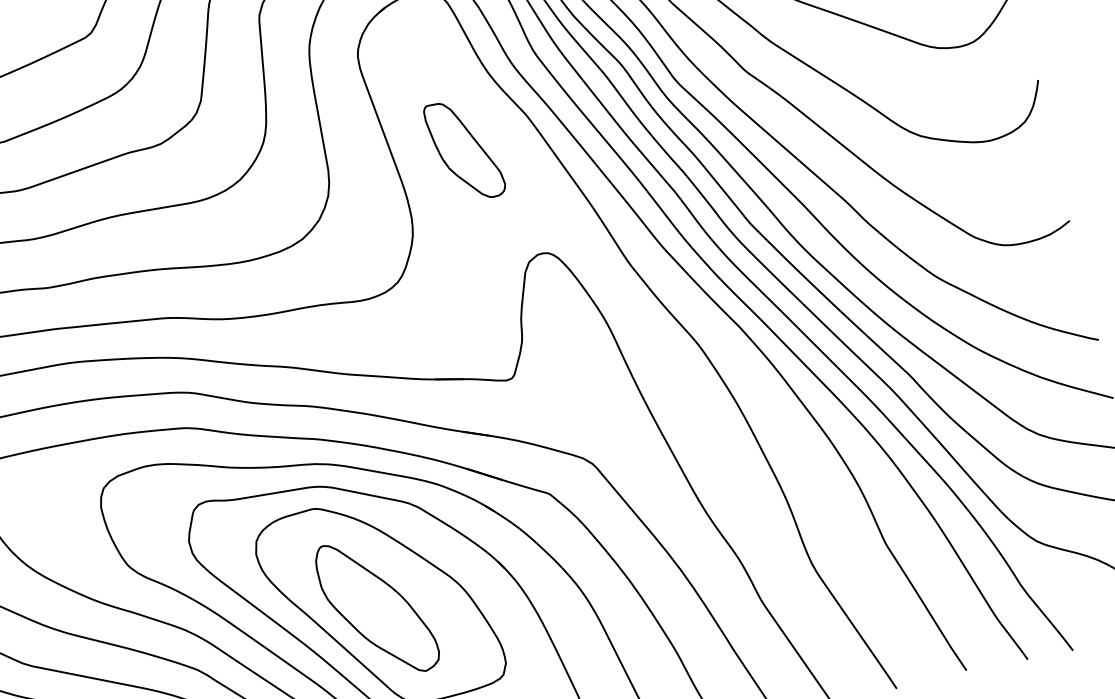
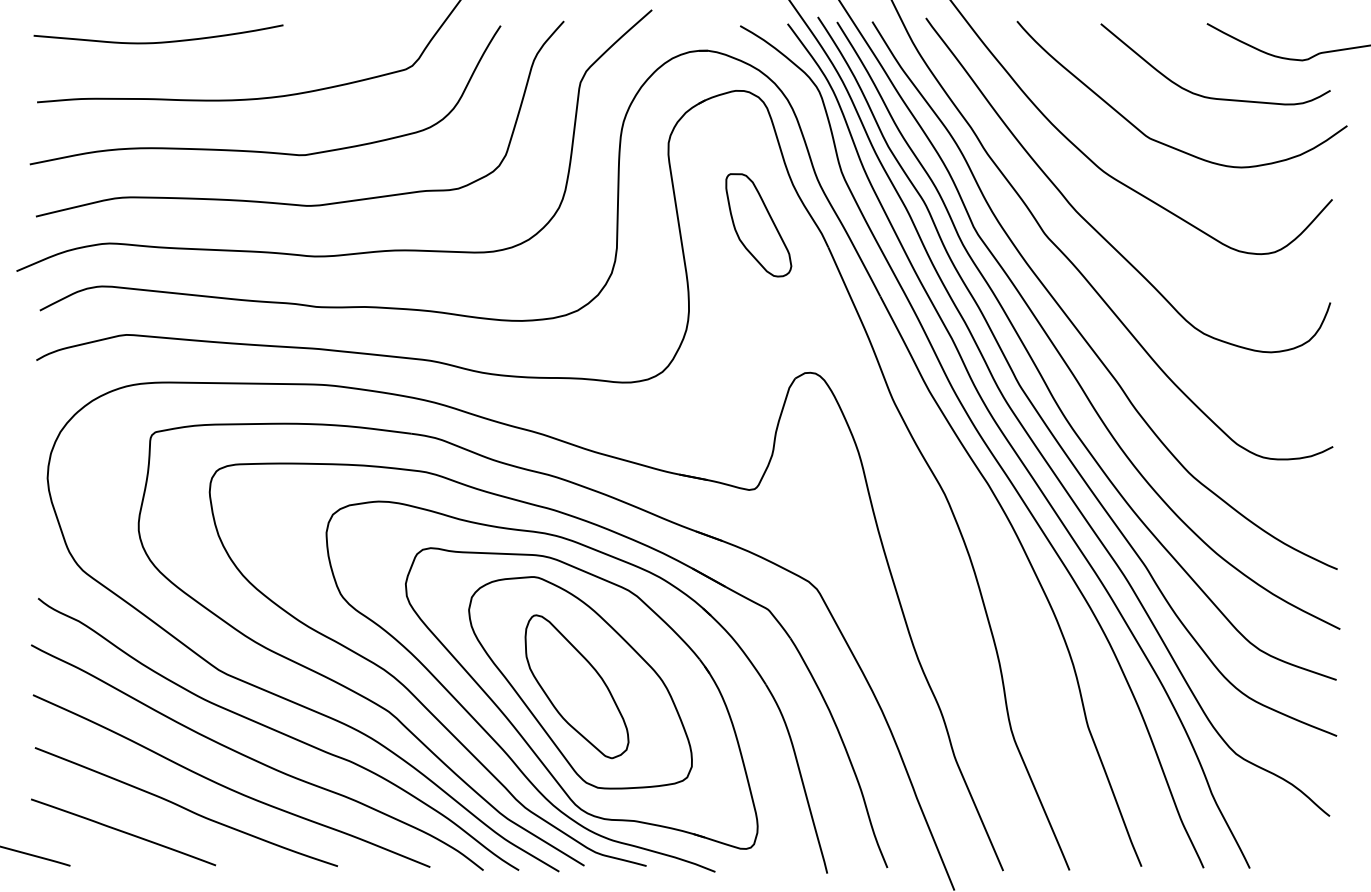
part: (464, 150) -> (758, 225), moved

